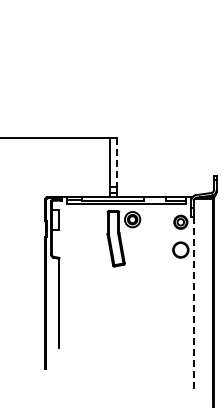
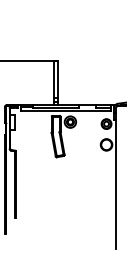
line: (116, 162) -> (58, 79), dashed -> solid
line: (194, 302) -> (116, 184), dashed -> solid

